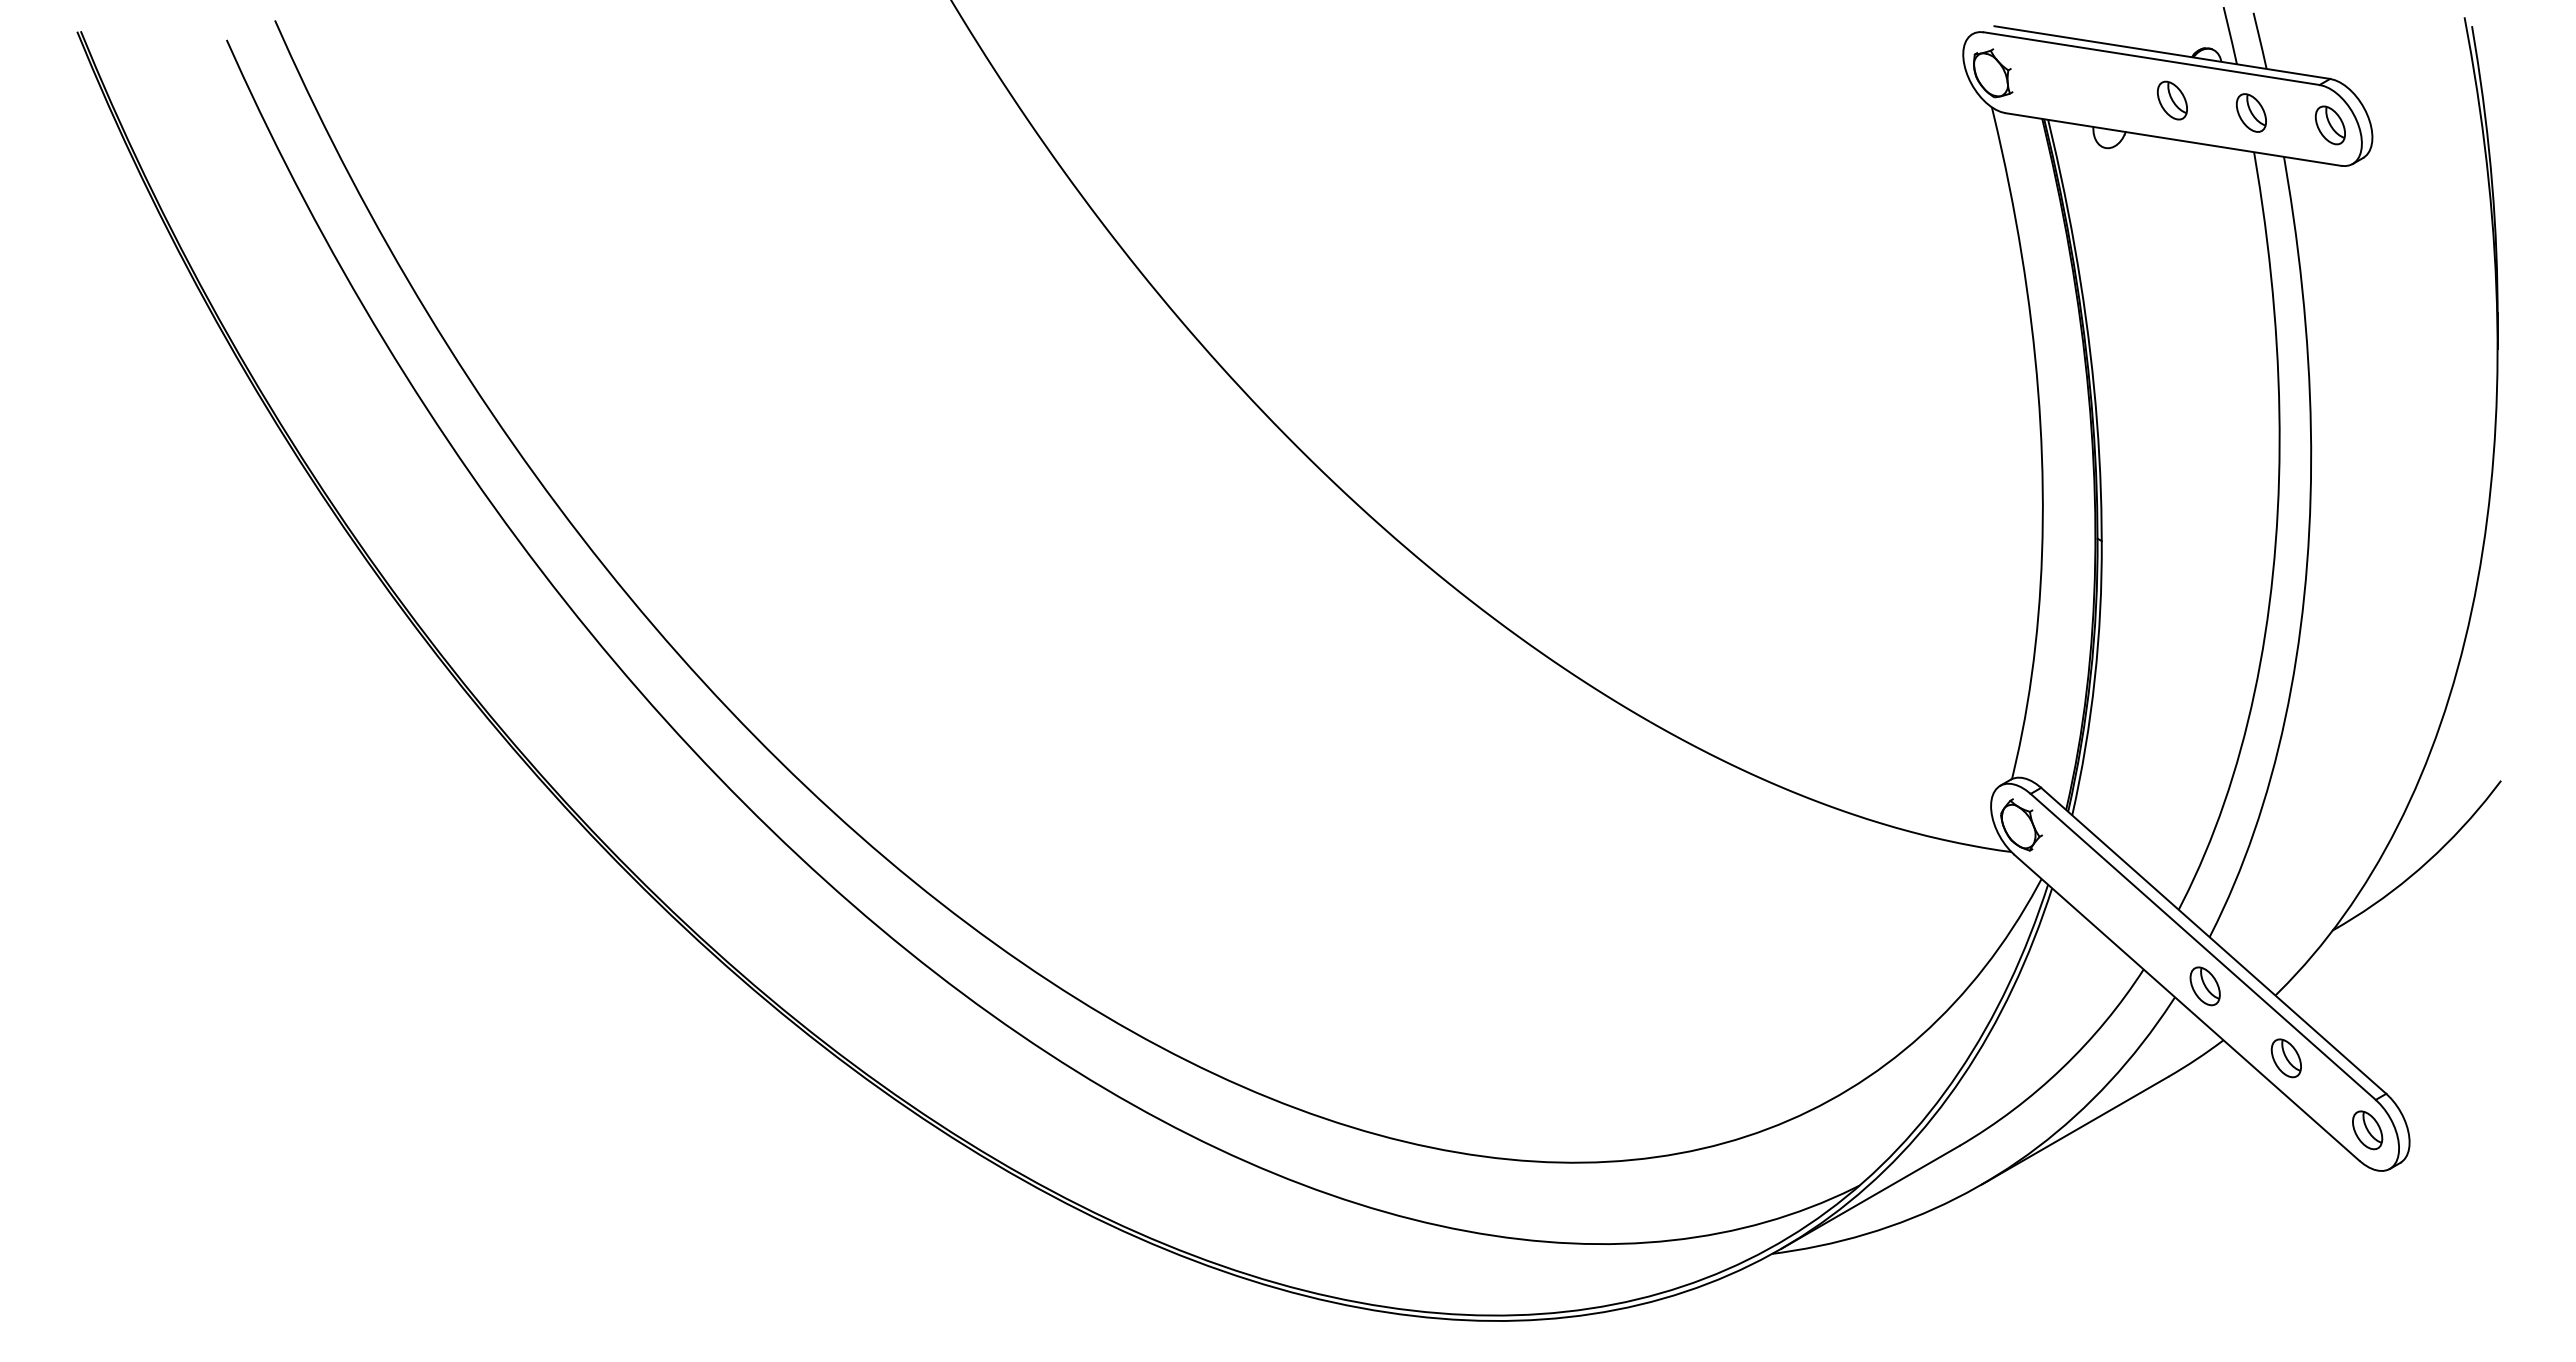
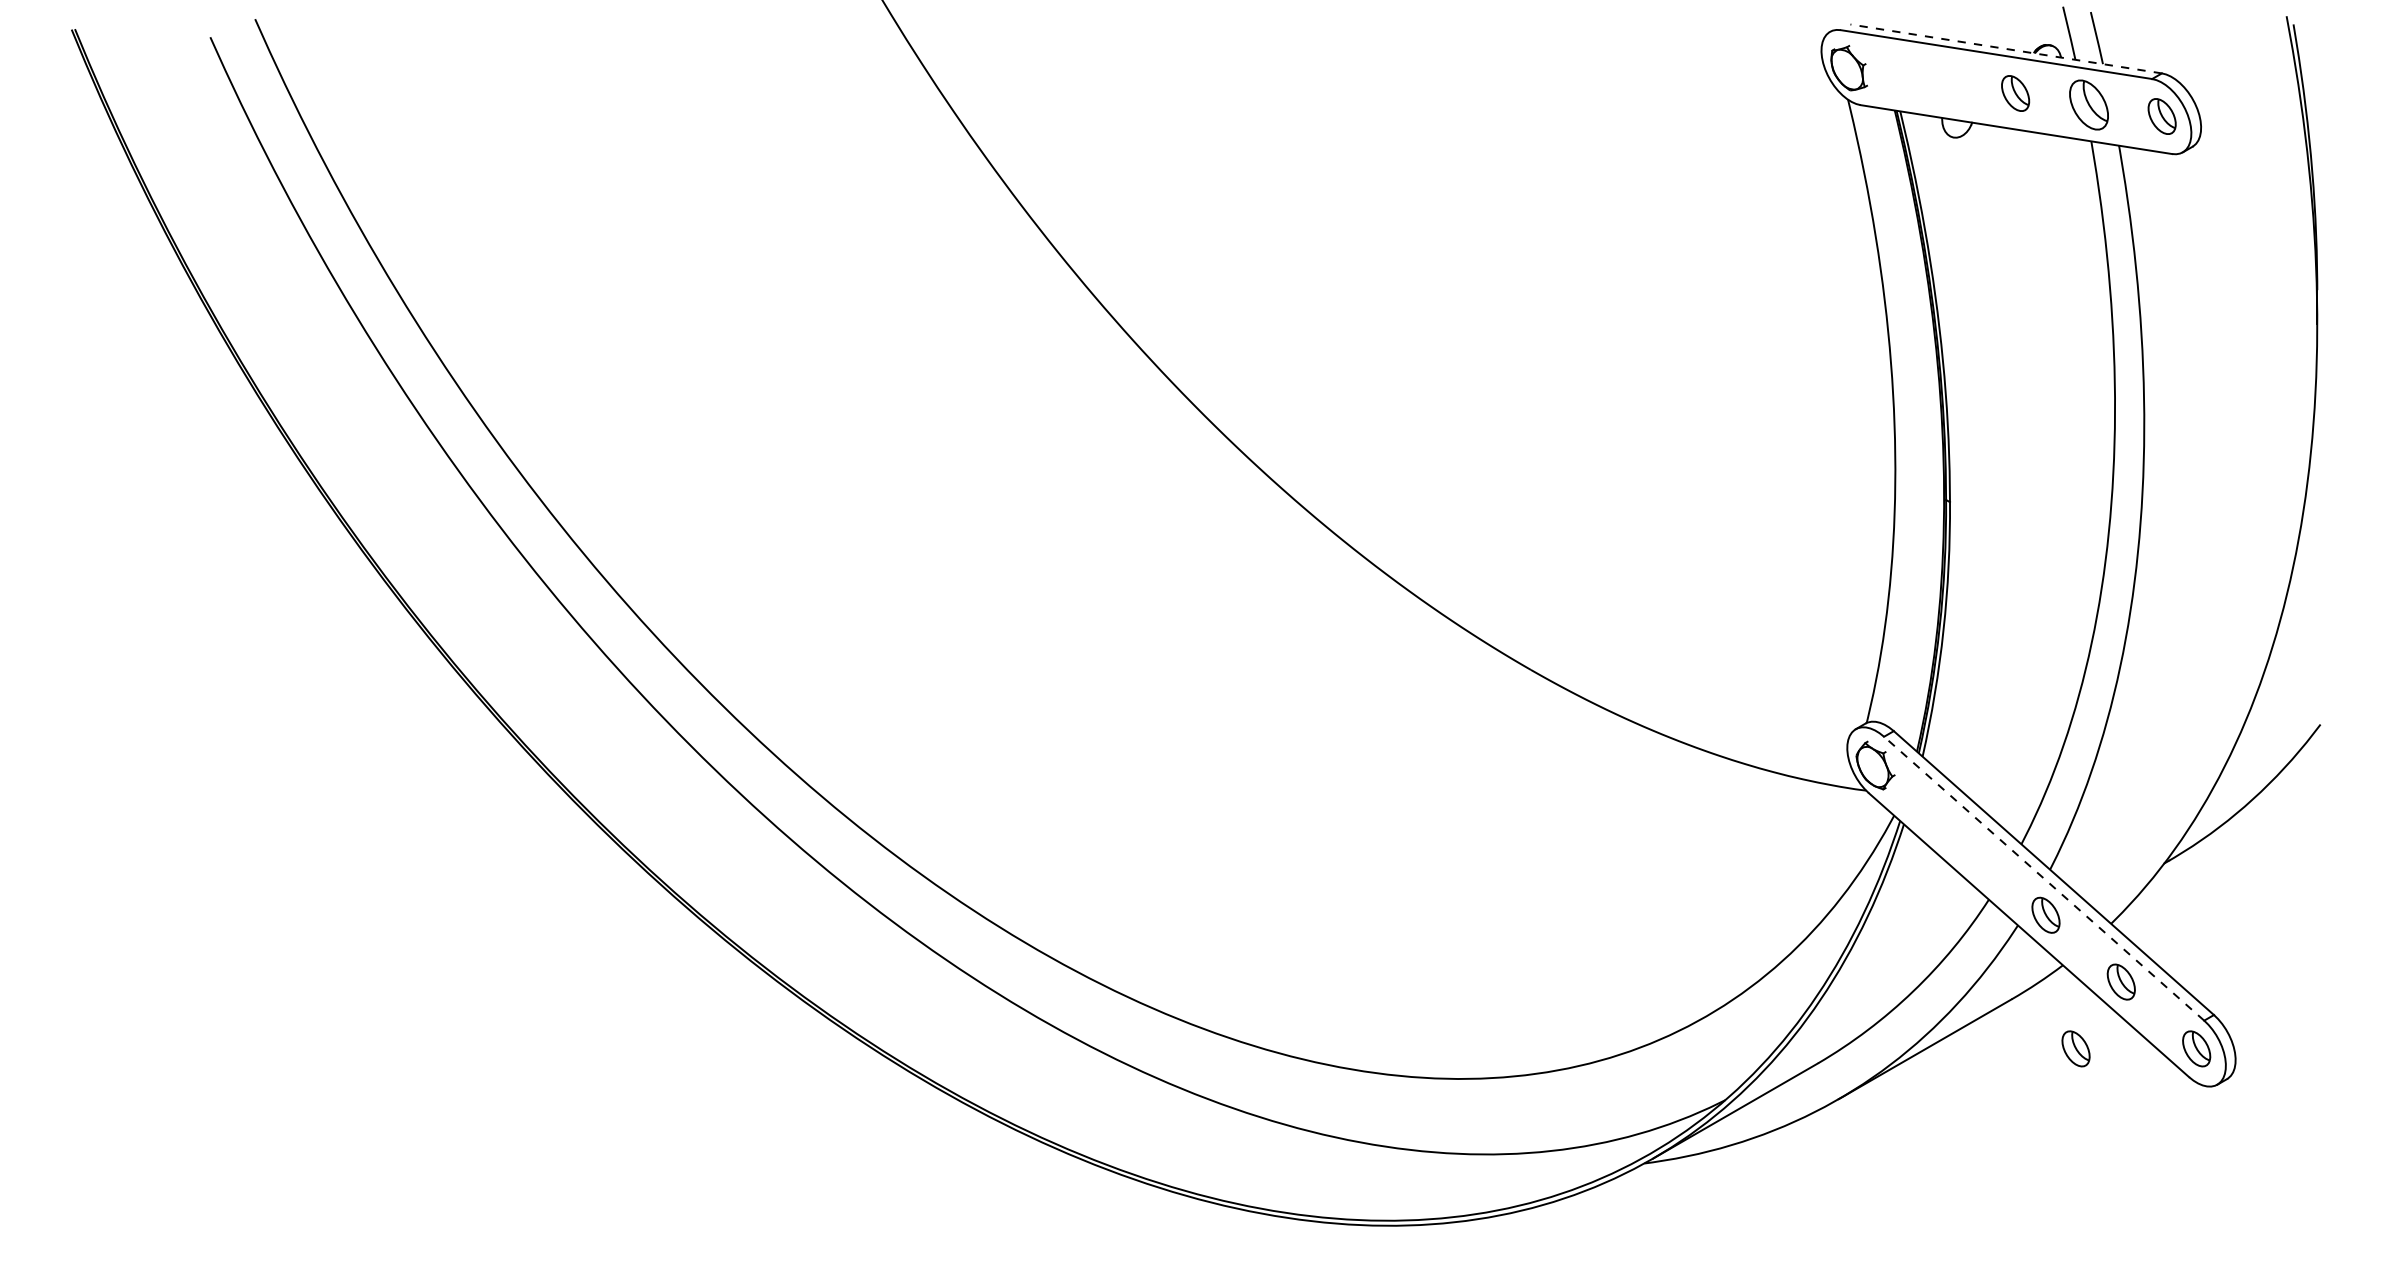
line: (2162, 52) -> (2006, 48), solid -> dashed
part: (2250, 112) -> (2088, 104), size x1.4
line: (2203, 946) -> (2044, 878), solid -> dashed
part: (2237, 1130) -> (2075, 1049), added

